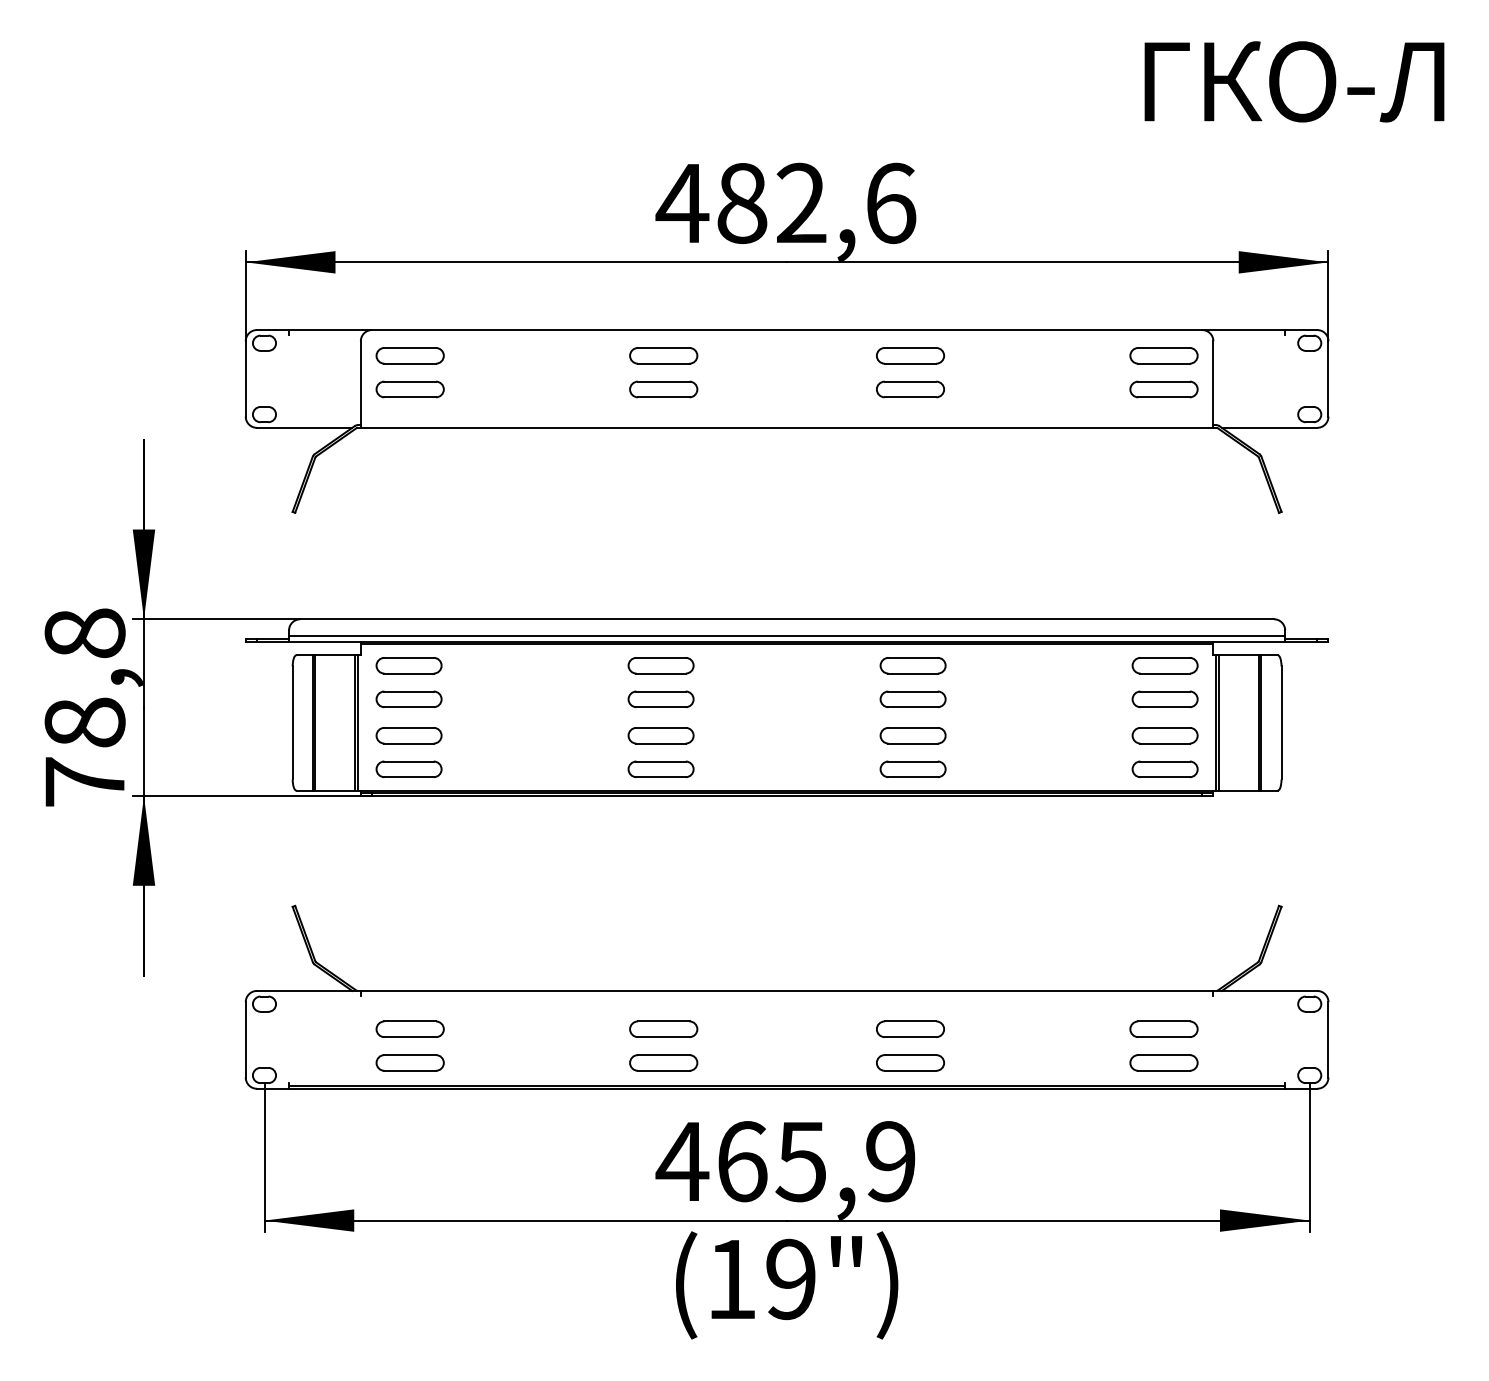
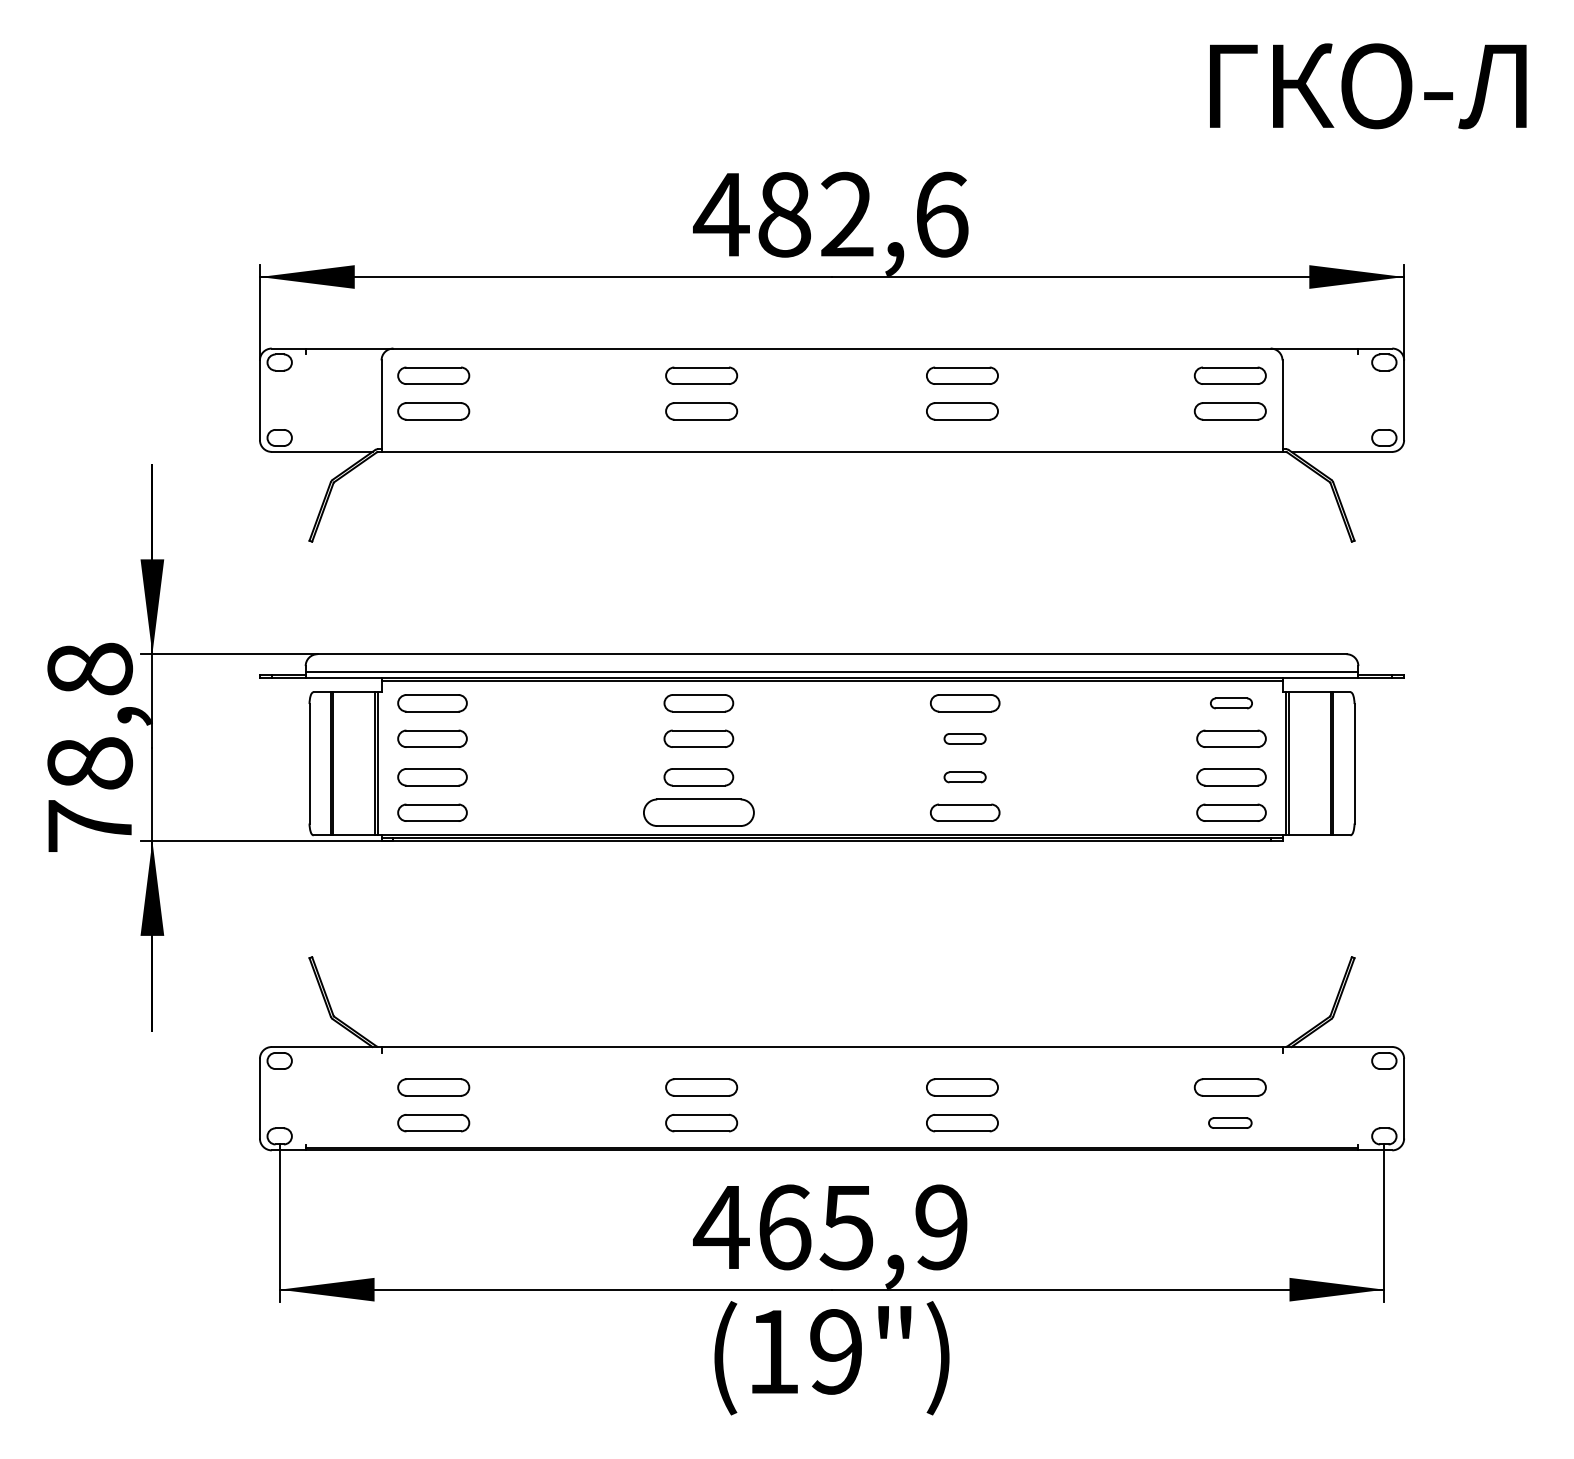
part: (1164, 665) -> (1230, 703), size x0.6
part: (912, 699) -> (964, 739), size x0.6
part: (912, 735) -> (964, 777), size x0.6
part: (660, 769) -> (698, 812), size x1.6
part: (1163, 1062) -> (1229, 1122), size x0.6

